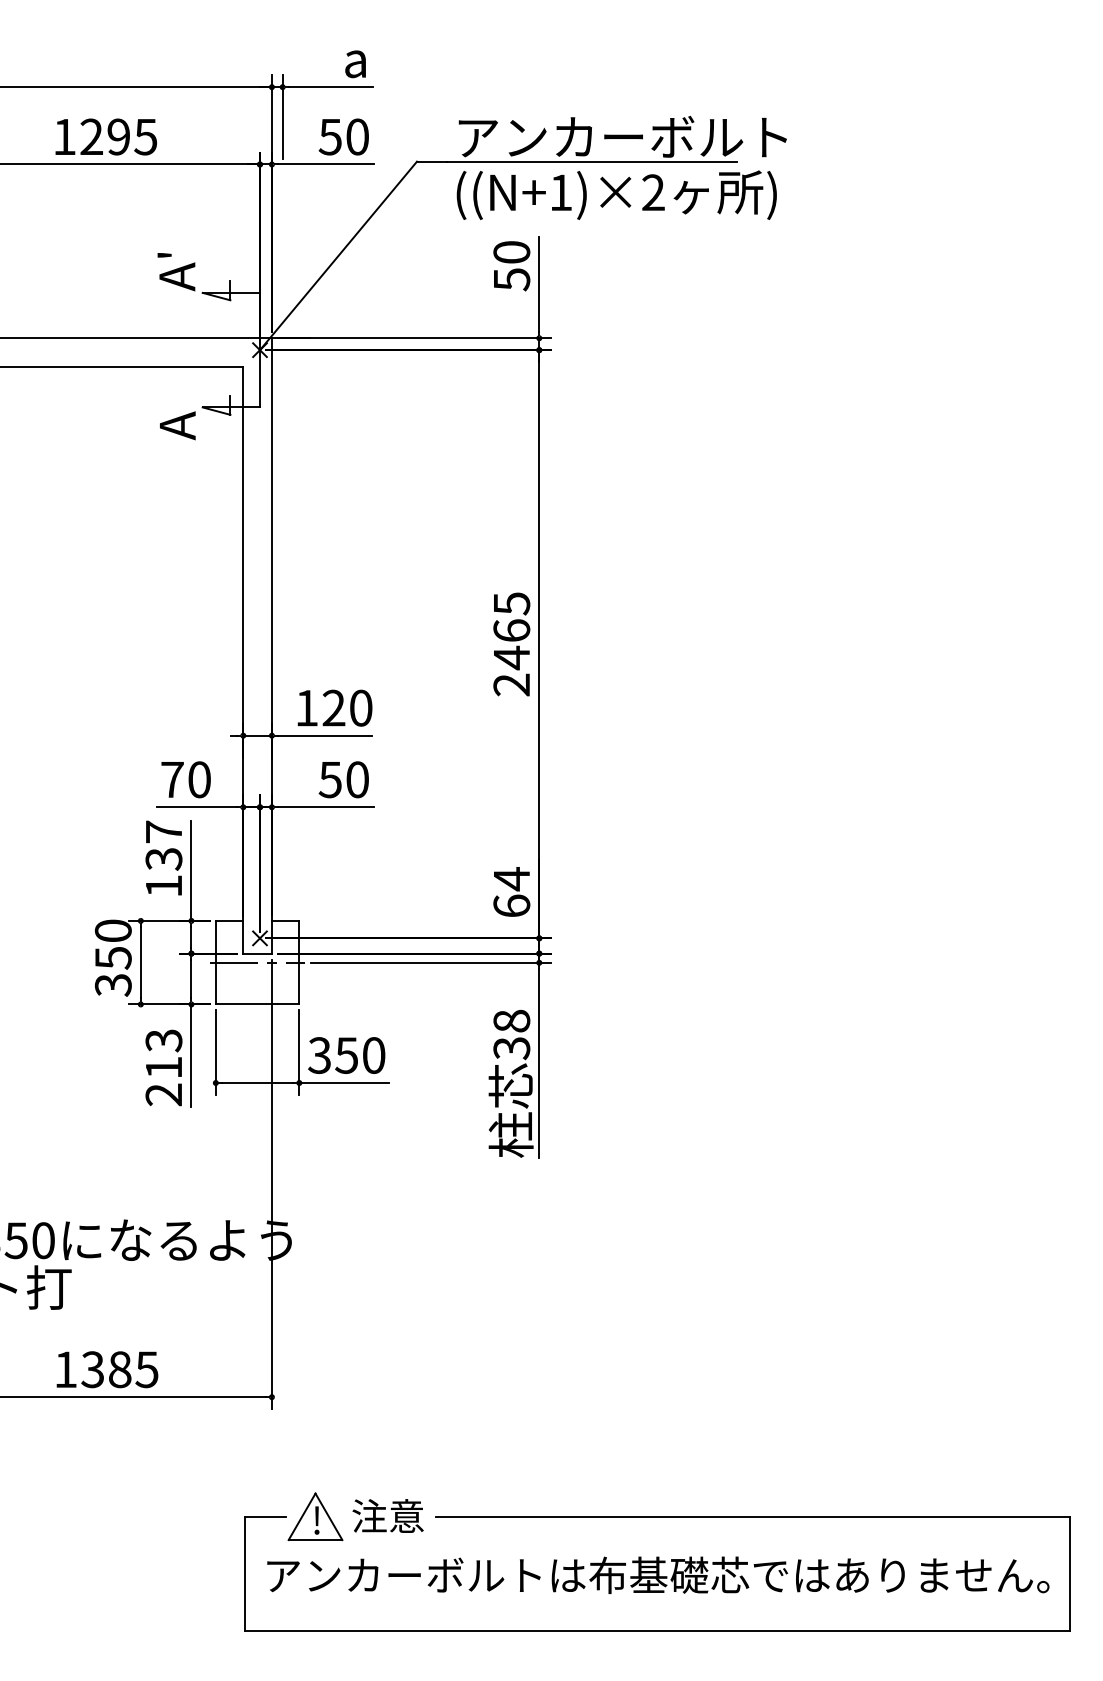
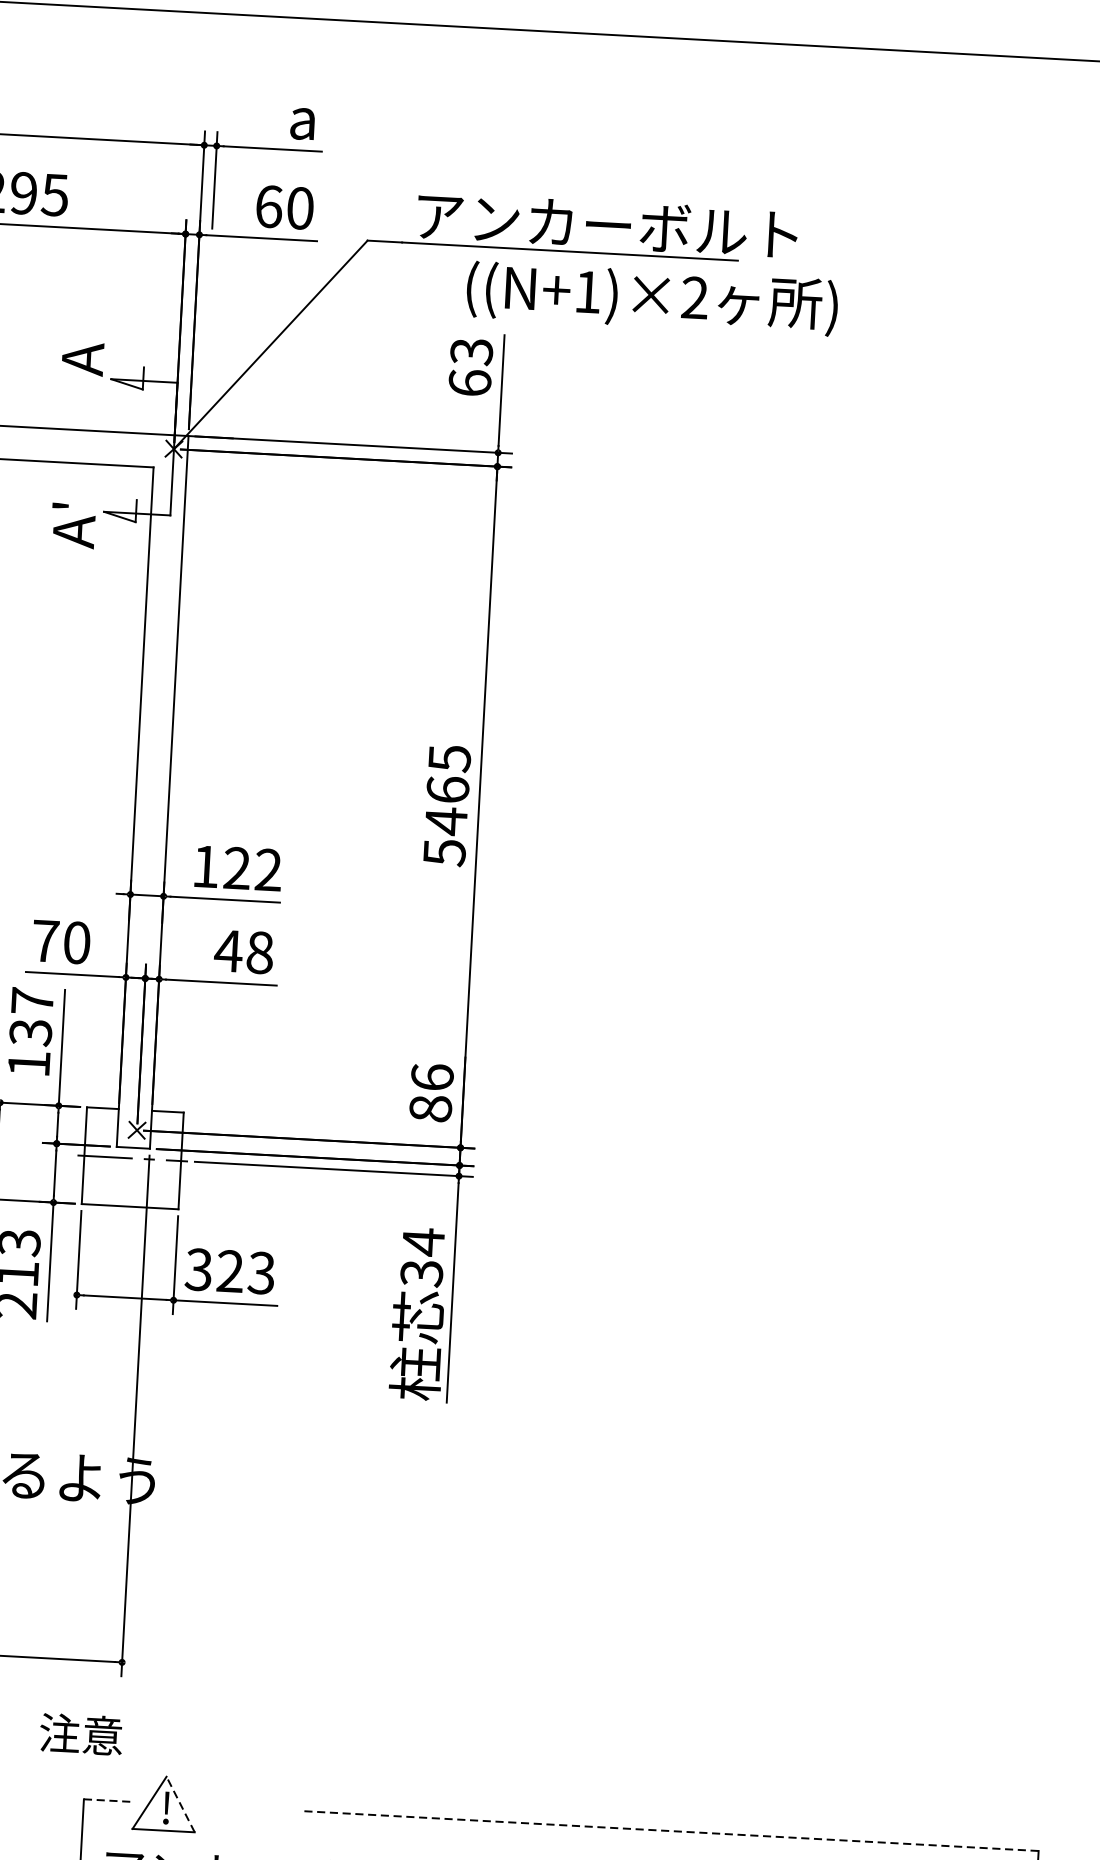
text: (330, 136) -> (269, 206), 50 -> 60
text: (616, 194) -> (651, 297), moved
text: (164, 255) -> (69, 333), A' -> A
text: (511, 266) -> (470, 367), 50 -> 63
text: (165, 404) -> (61, 506), A -> A'
text: (511, 684) -> (444, 852), 2465 -> 5465
text: (360, 707) -> (267, 869), 120 -> 122
text: (343, 779) -> (243, 951), 50 -> 48
text: (511, 892) -> (431, 1092), 64 -> 86
text: (511, 1021) -> (423, 1242), 38 -> 34
text: (360, 1055) -> (246, 1272), 350 -> 323
text: (387, 1515) -> (80, 1733), moved
line: (266, 1516) -> (108, 1800), solid -> dashed
line: (328, 1516) -> (180, 1804), solid -> dashed
line: (753, 1516) -> (672, 1830), solid -> dashed

